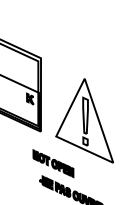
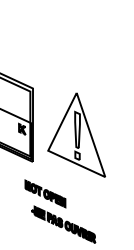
part: (84, 120) -> (76, 134), moved

